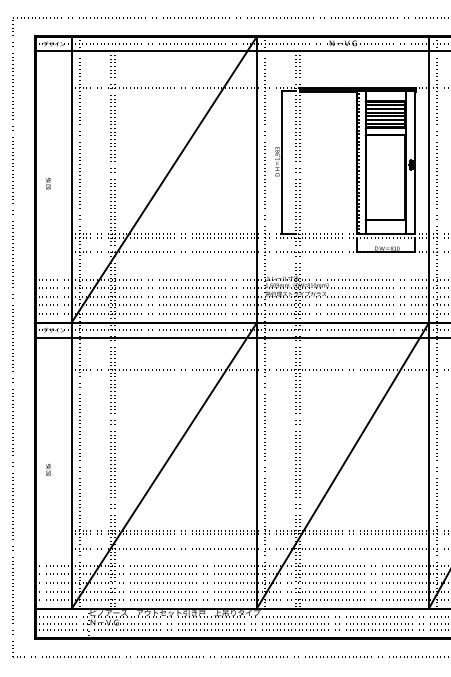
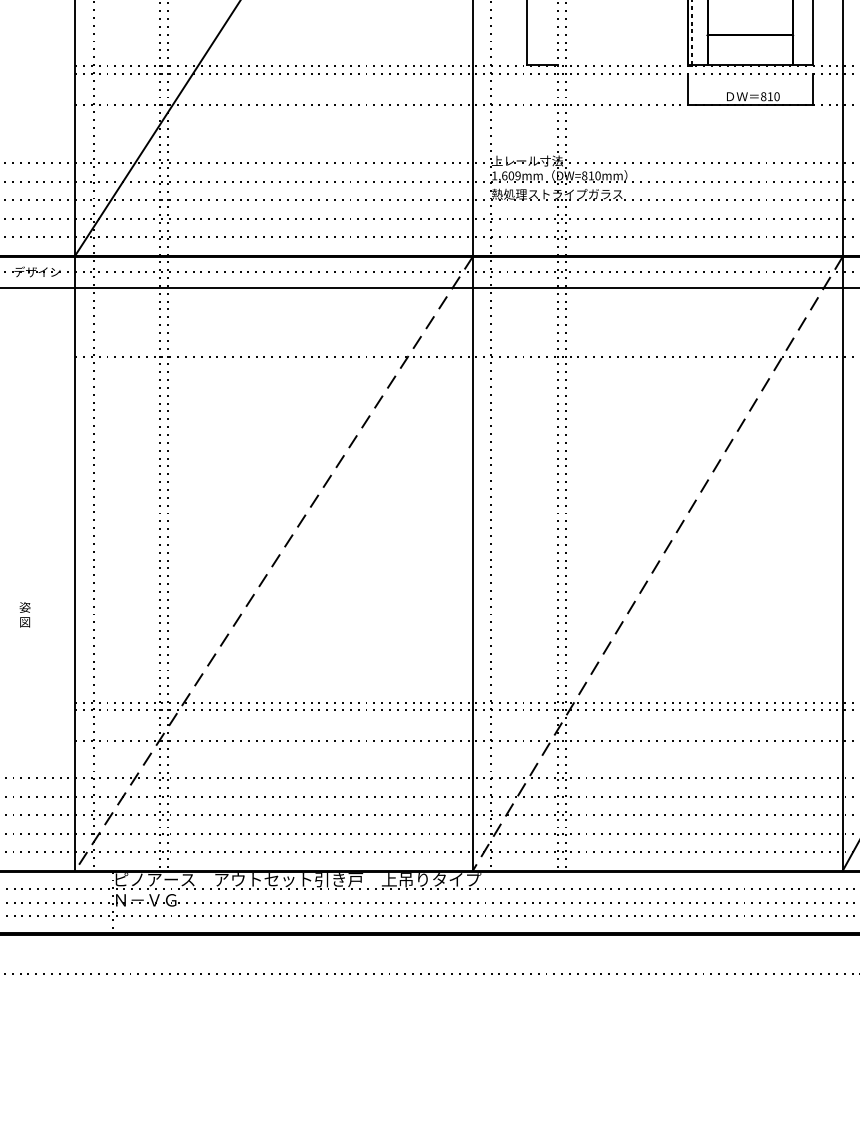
line: (163, 466) -> (272, 564), solid -> dashed
line: (342, 466) -> (657, 564), solid -> dashed
text: (48, 469) -> (25, 614), moved

